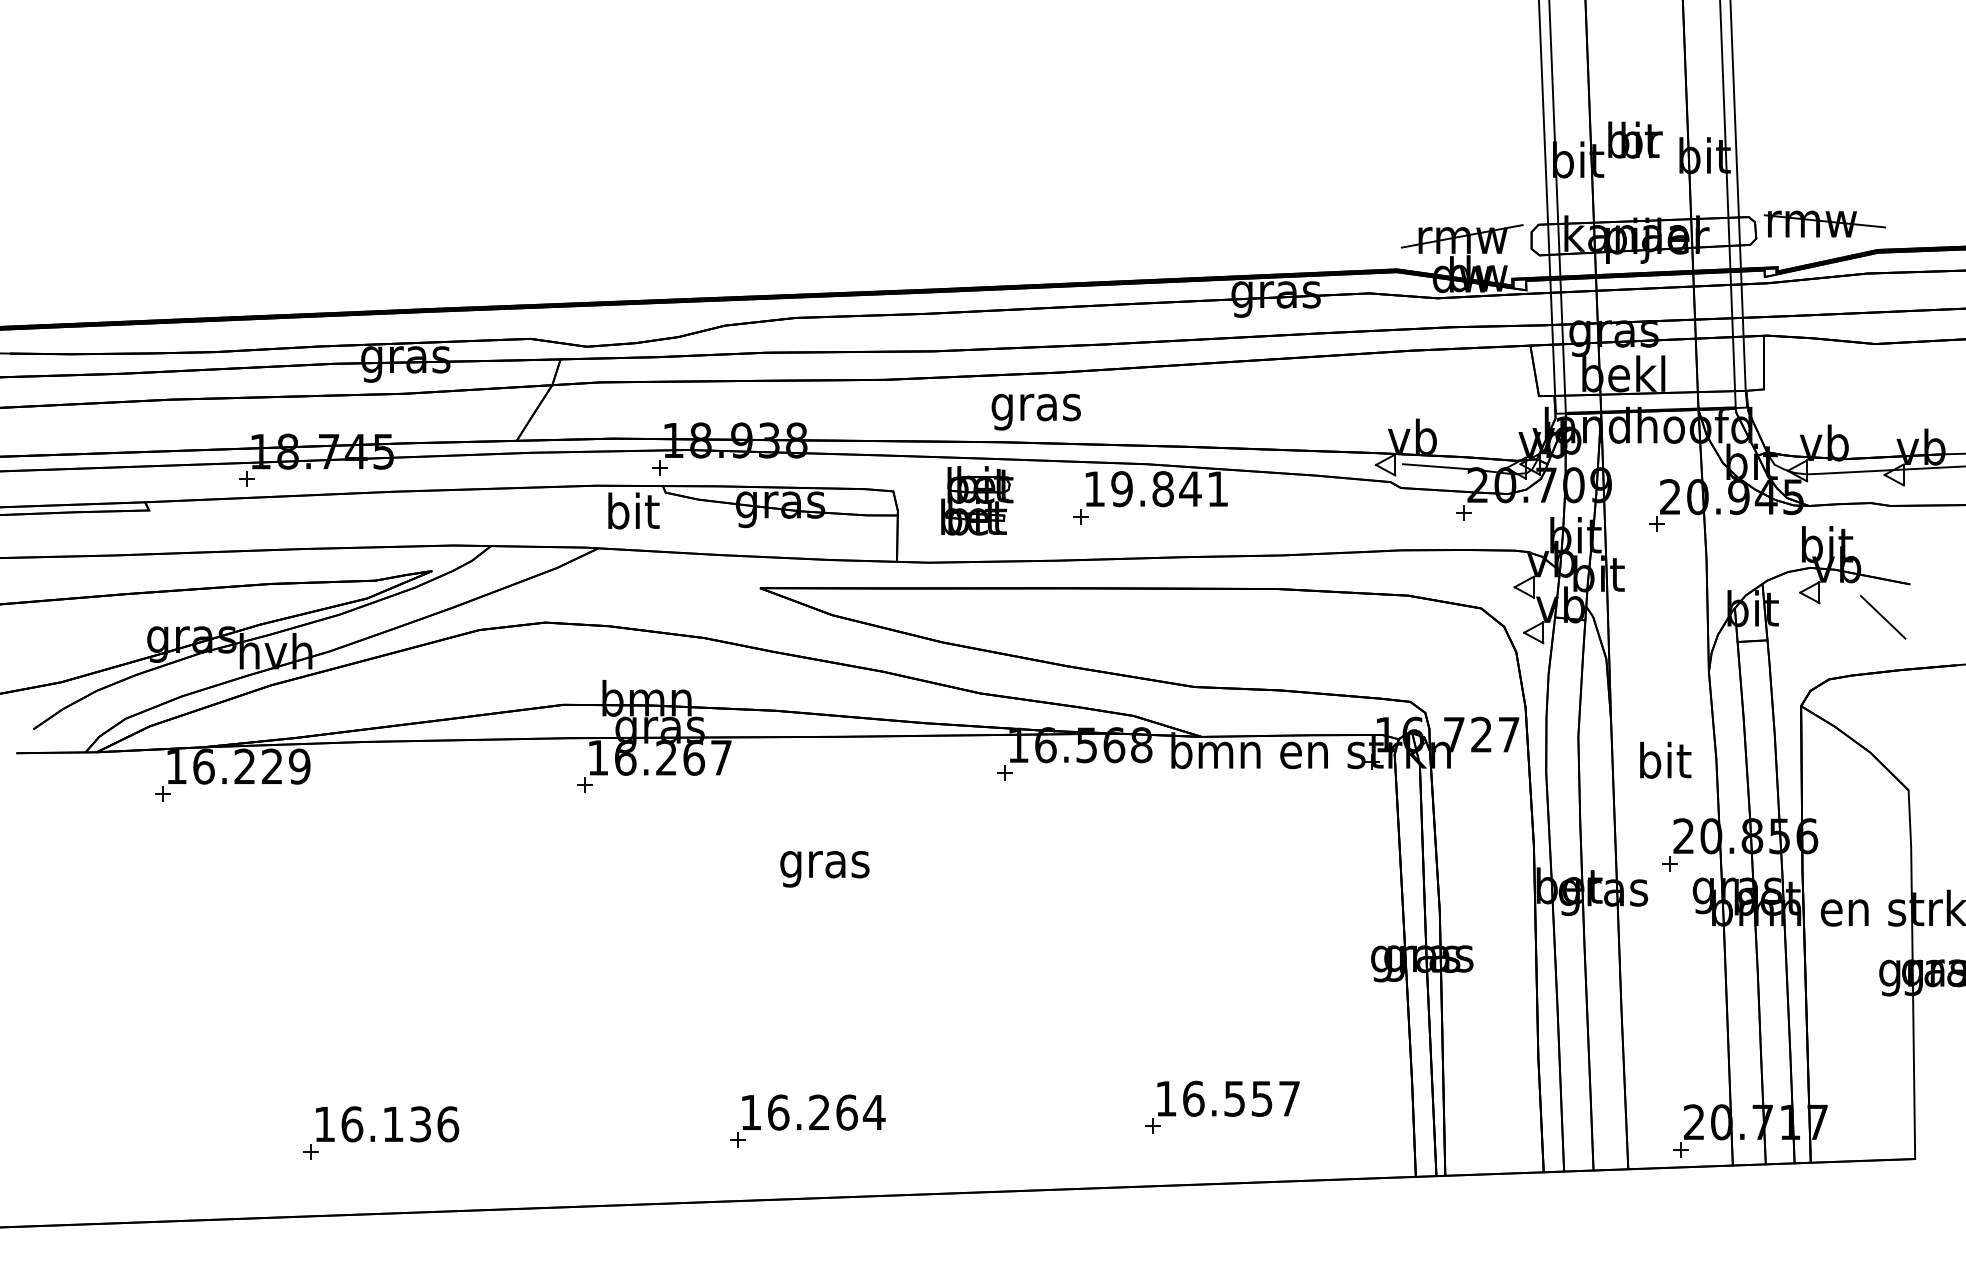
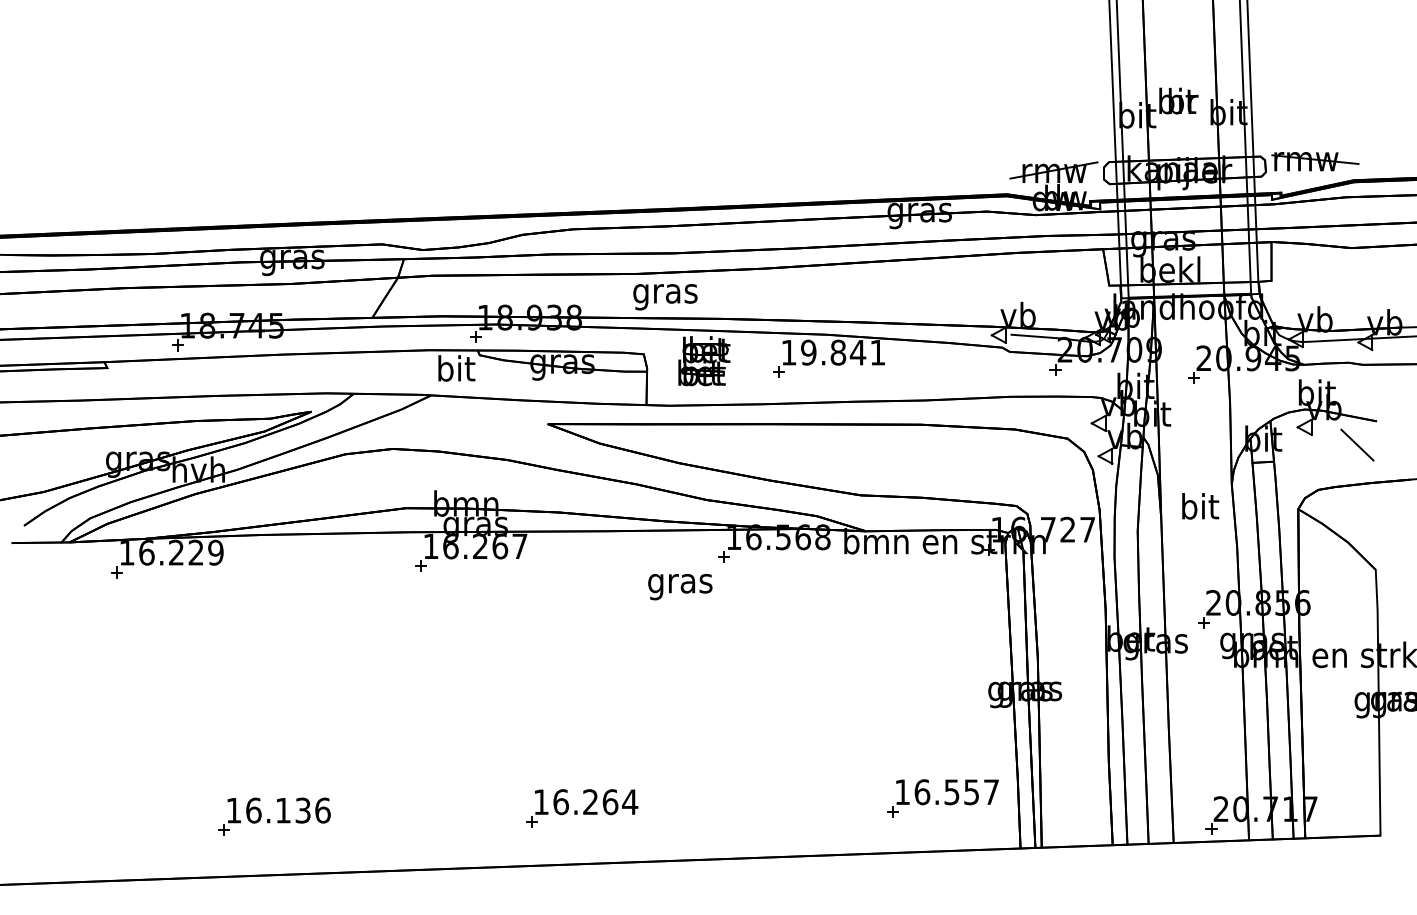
text: (1035, 412) -> (664, 297), moved
text: (1665, 759) -> (1200, 505), moved
text: (824, 869) -> (680, 587), moved
part: (1222, 1106) -> (943, 797), moved

